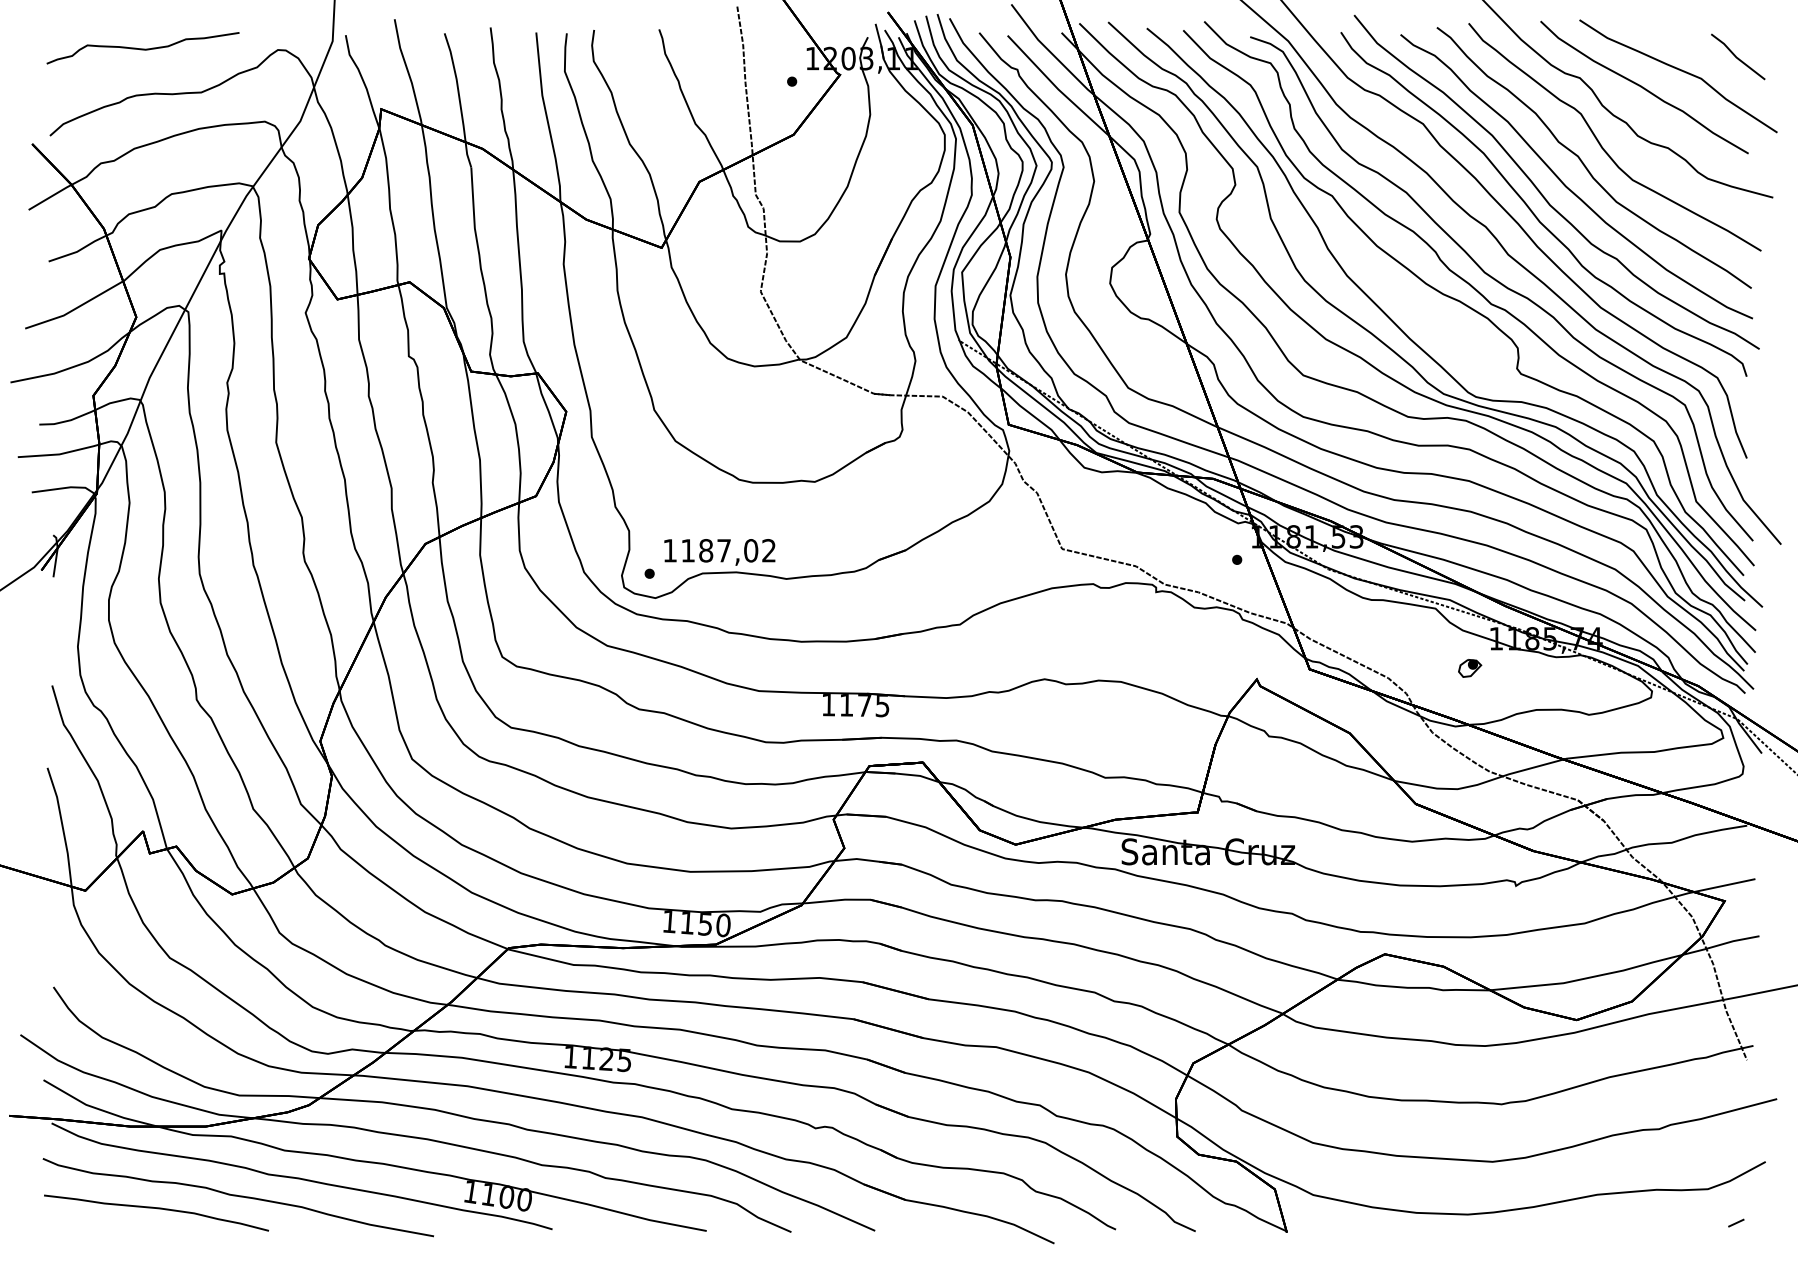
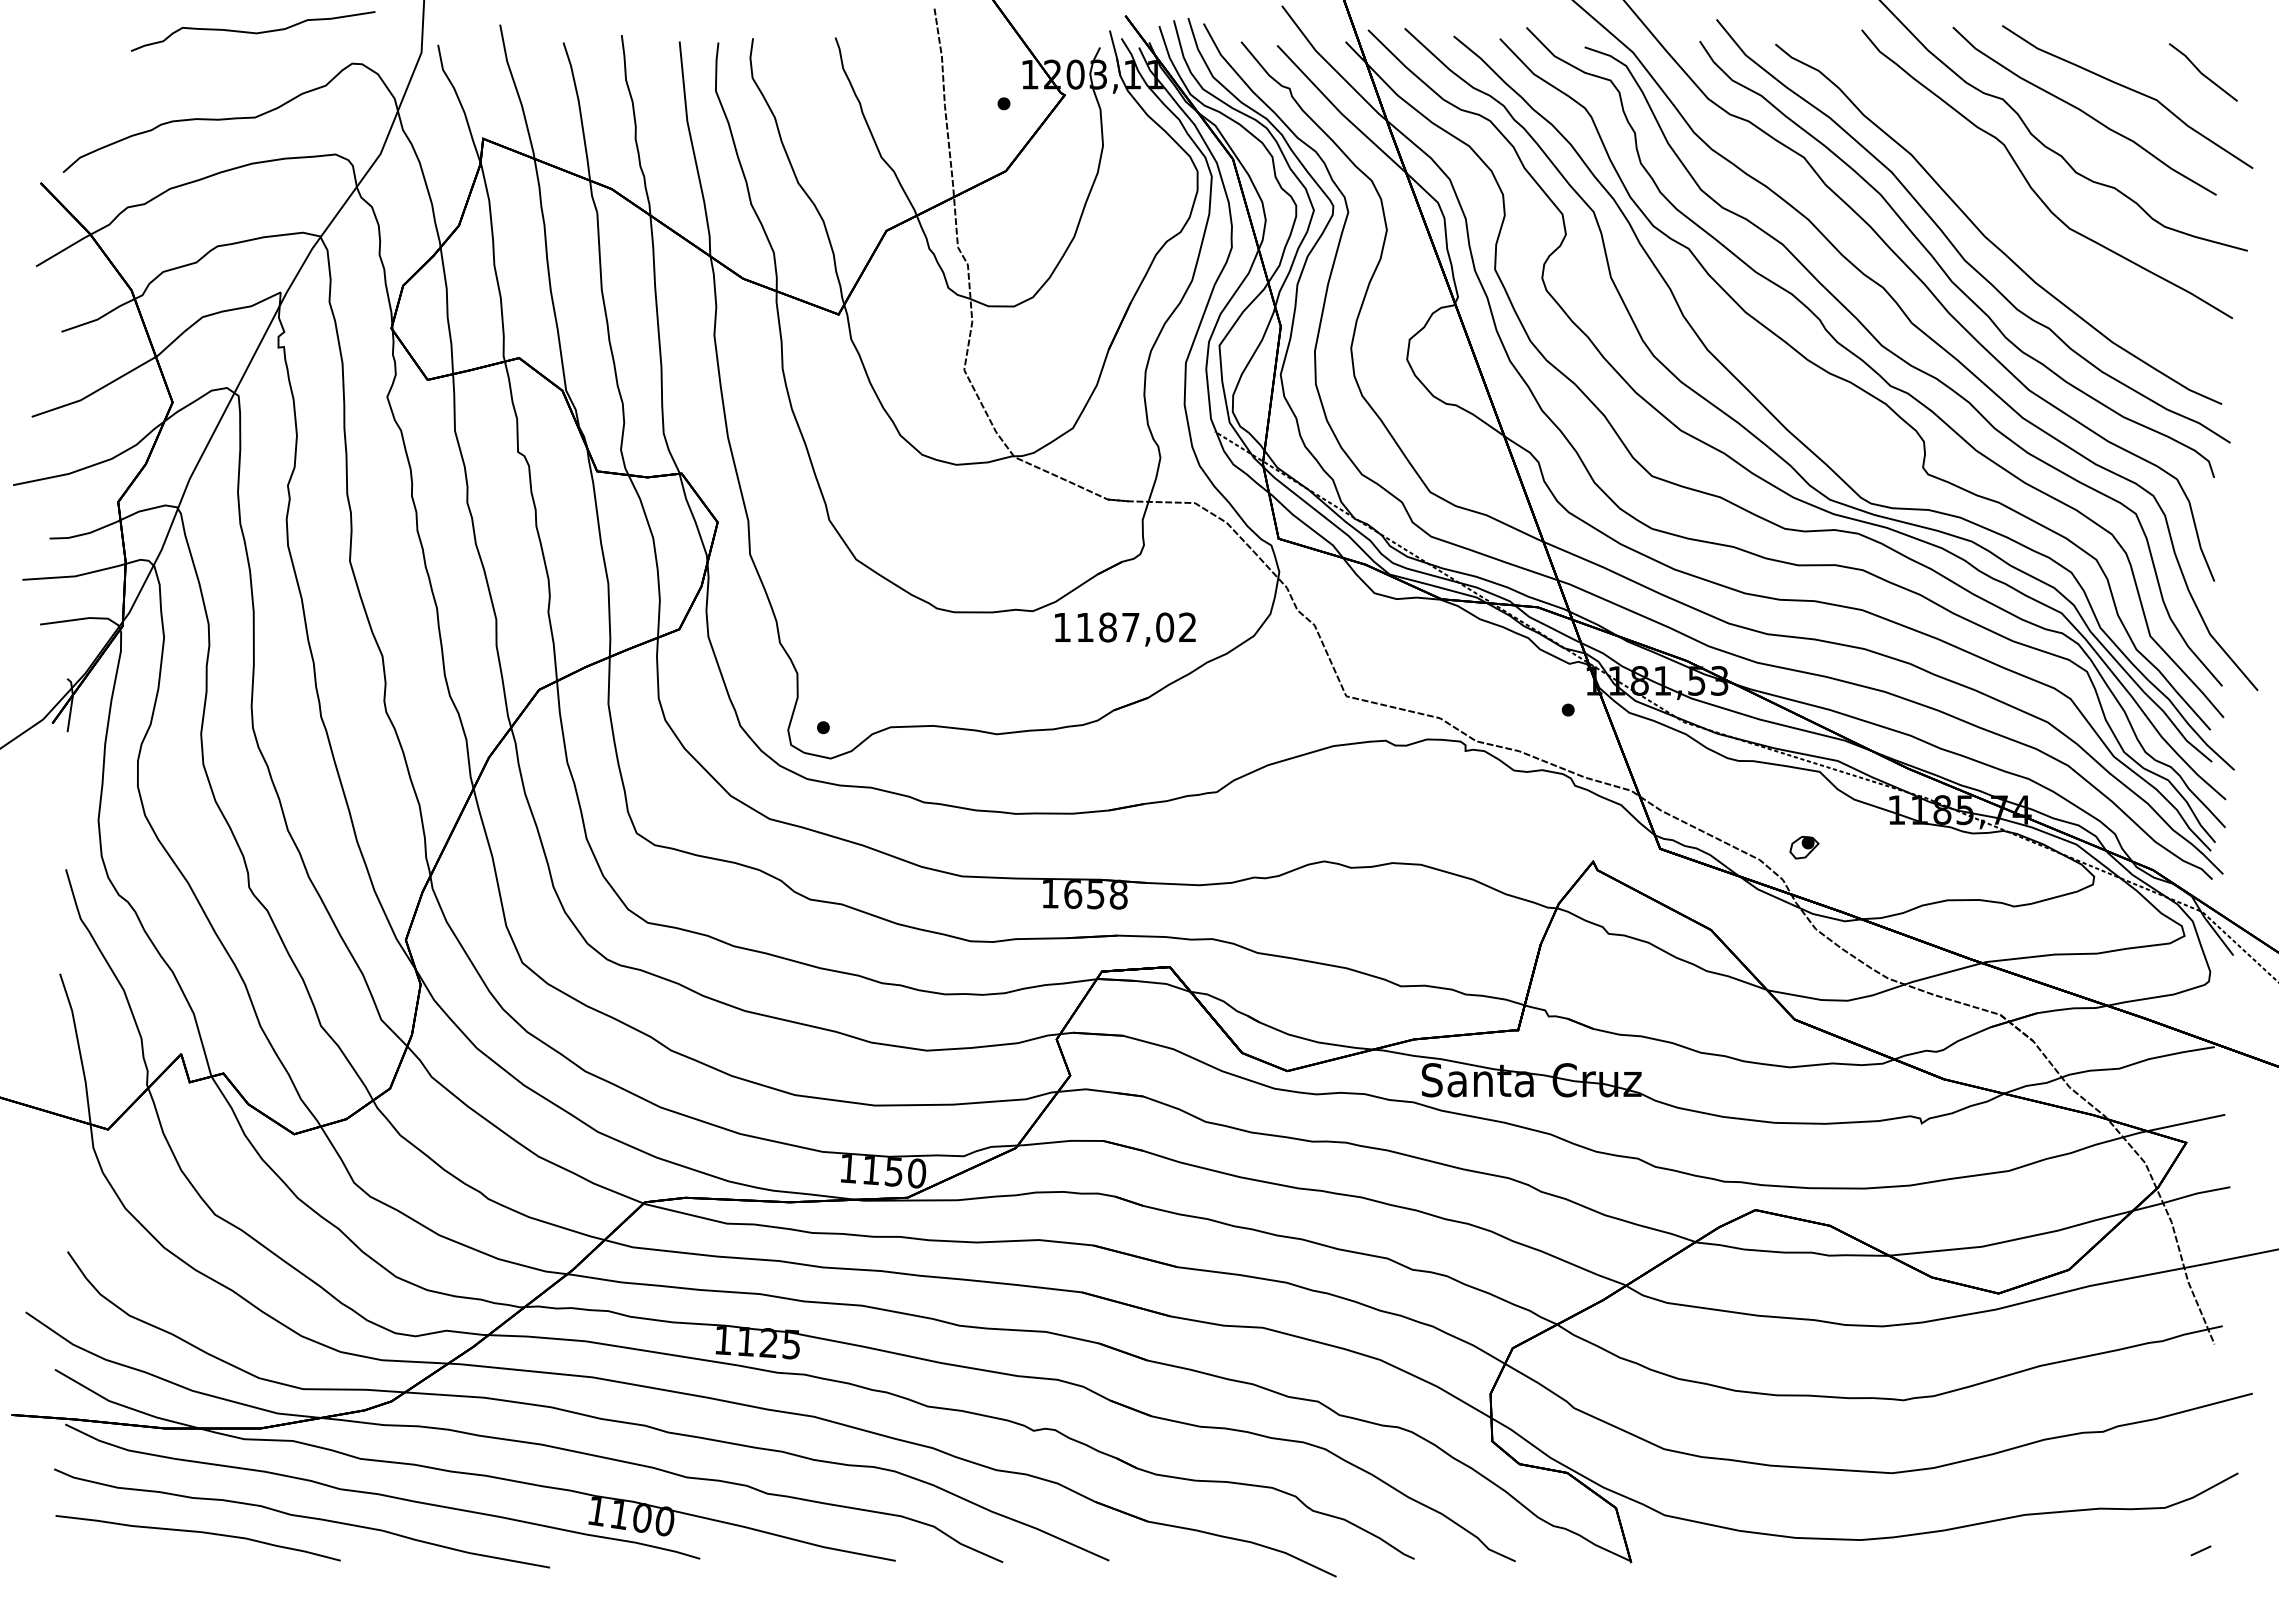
curve: (142, 49) -> (252, 32), moved
curve: (1585, 165) -> (2009, 209), removed
text: (719, 552) -> (1125, 629), moved
part: (1470, 668) -> (1804, 847), moved
text: (864, 705) -> (1095, 894), 1175 -> 1658

